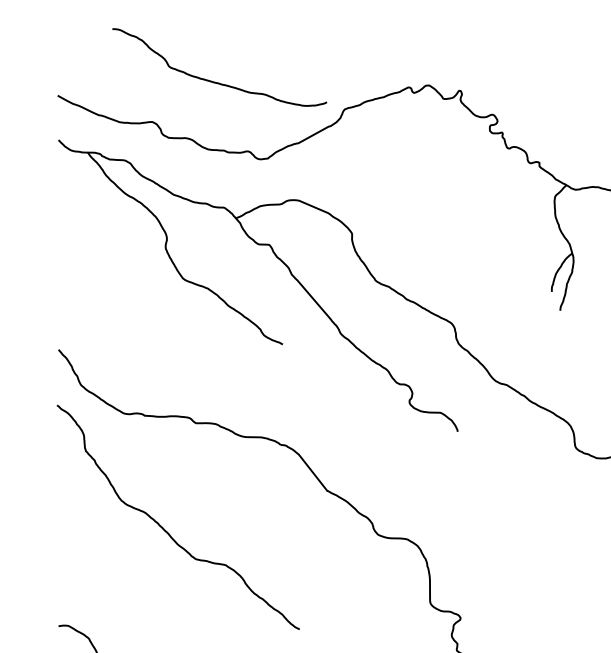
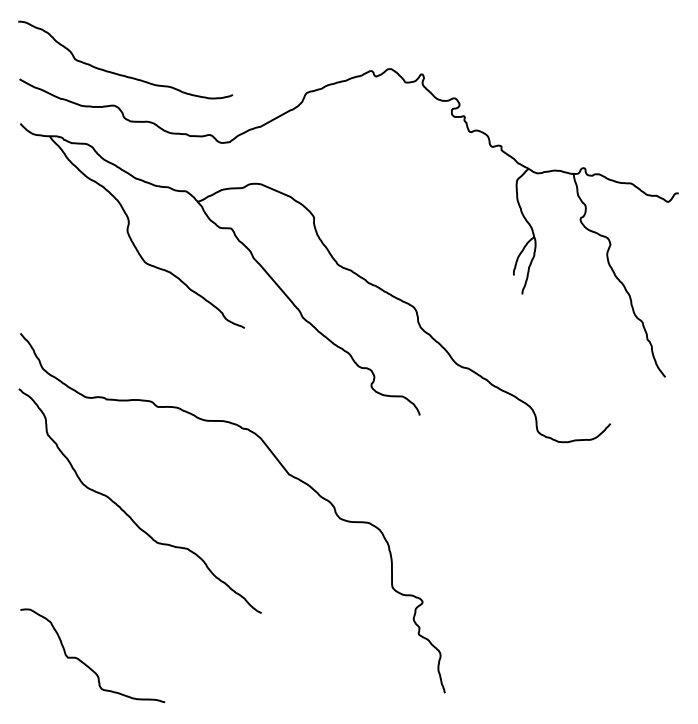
curve: (217, 81) -> (123, 74), moved

